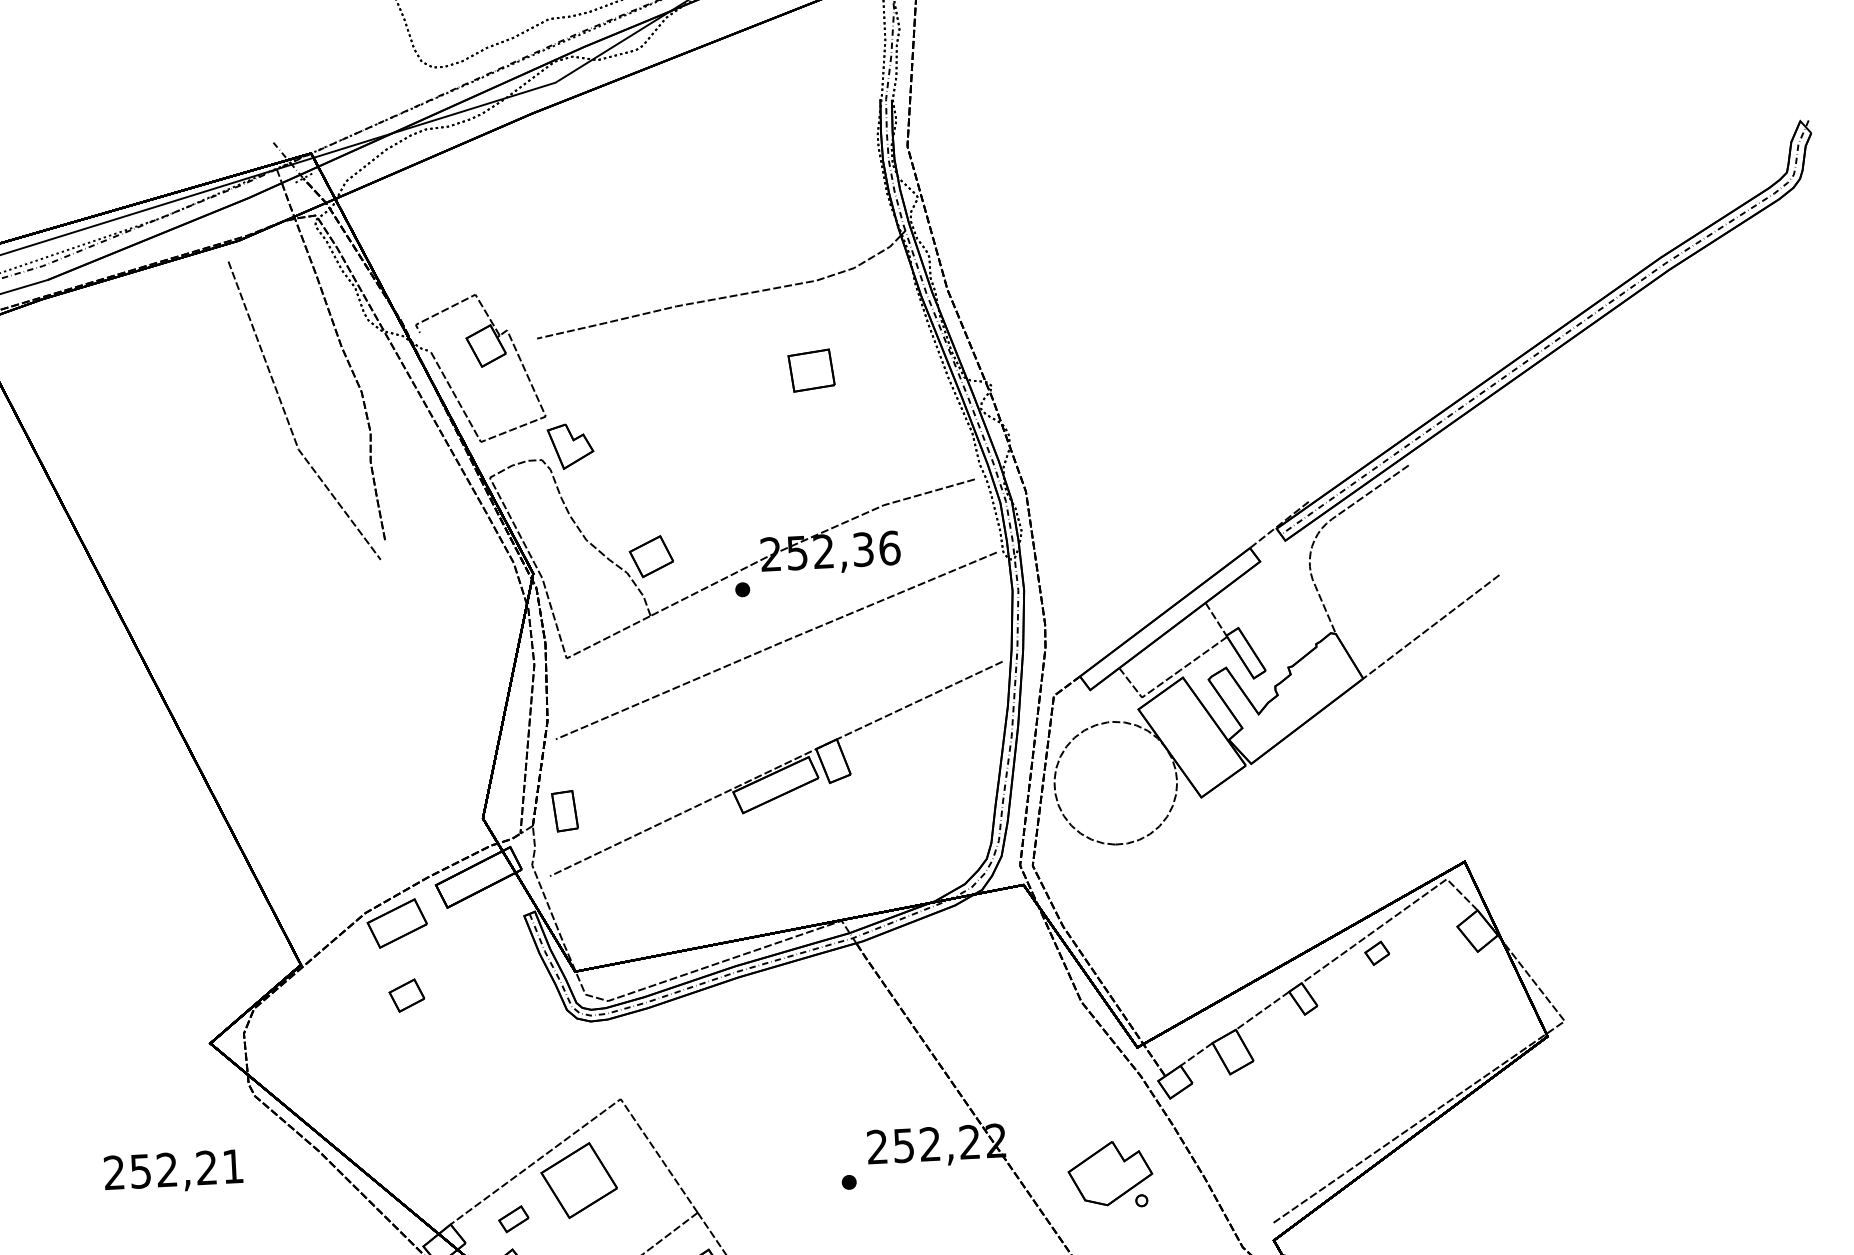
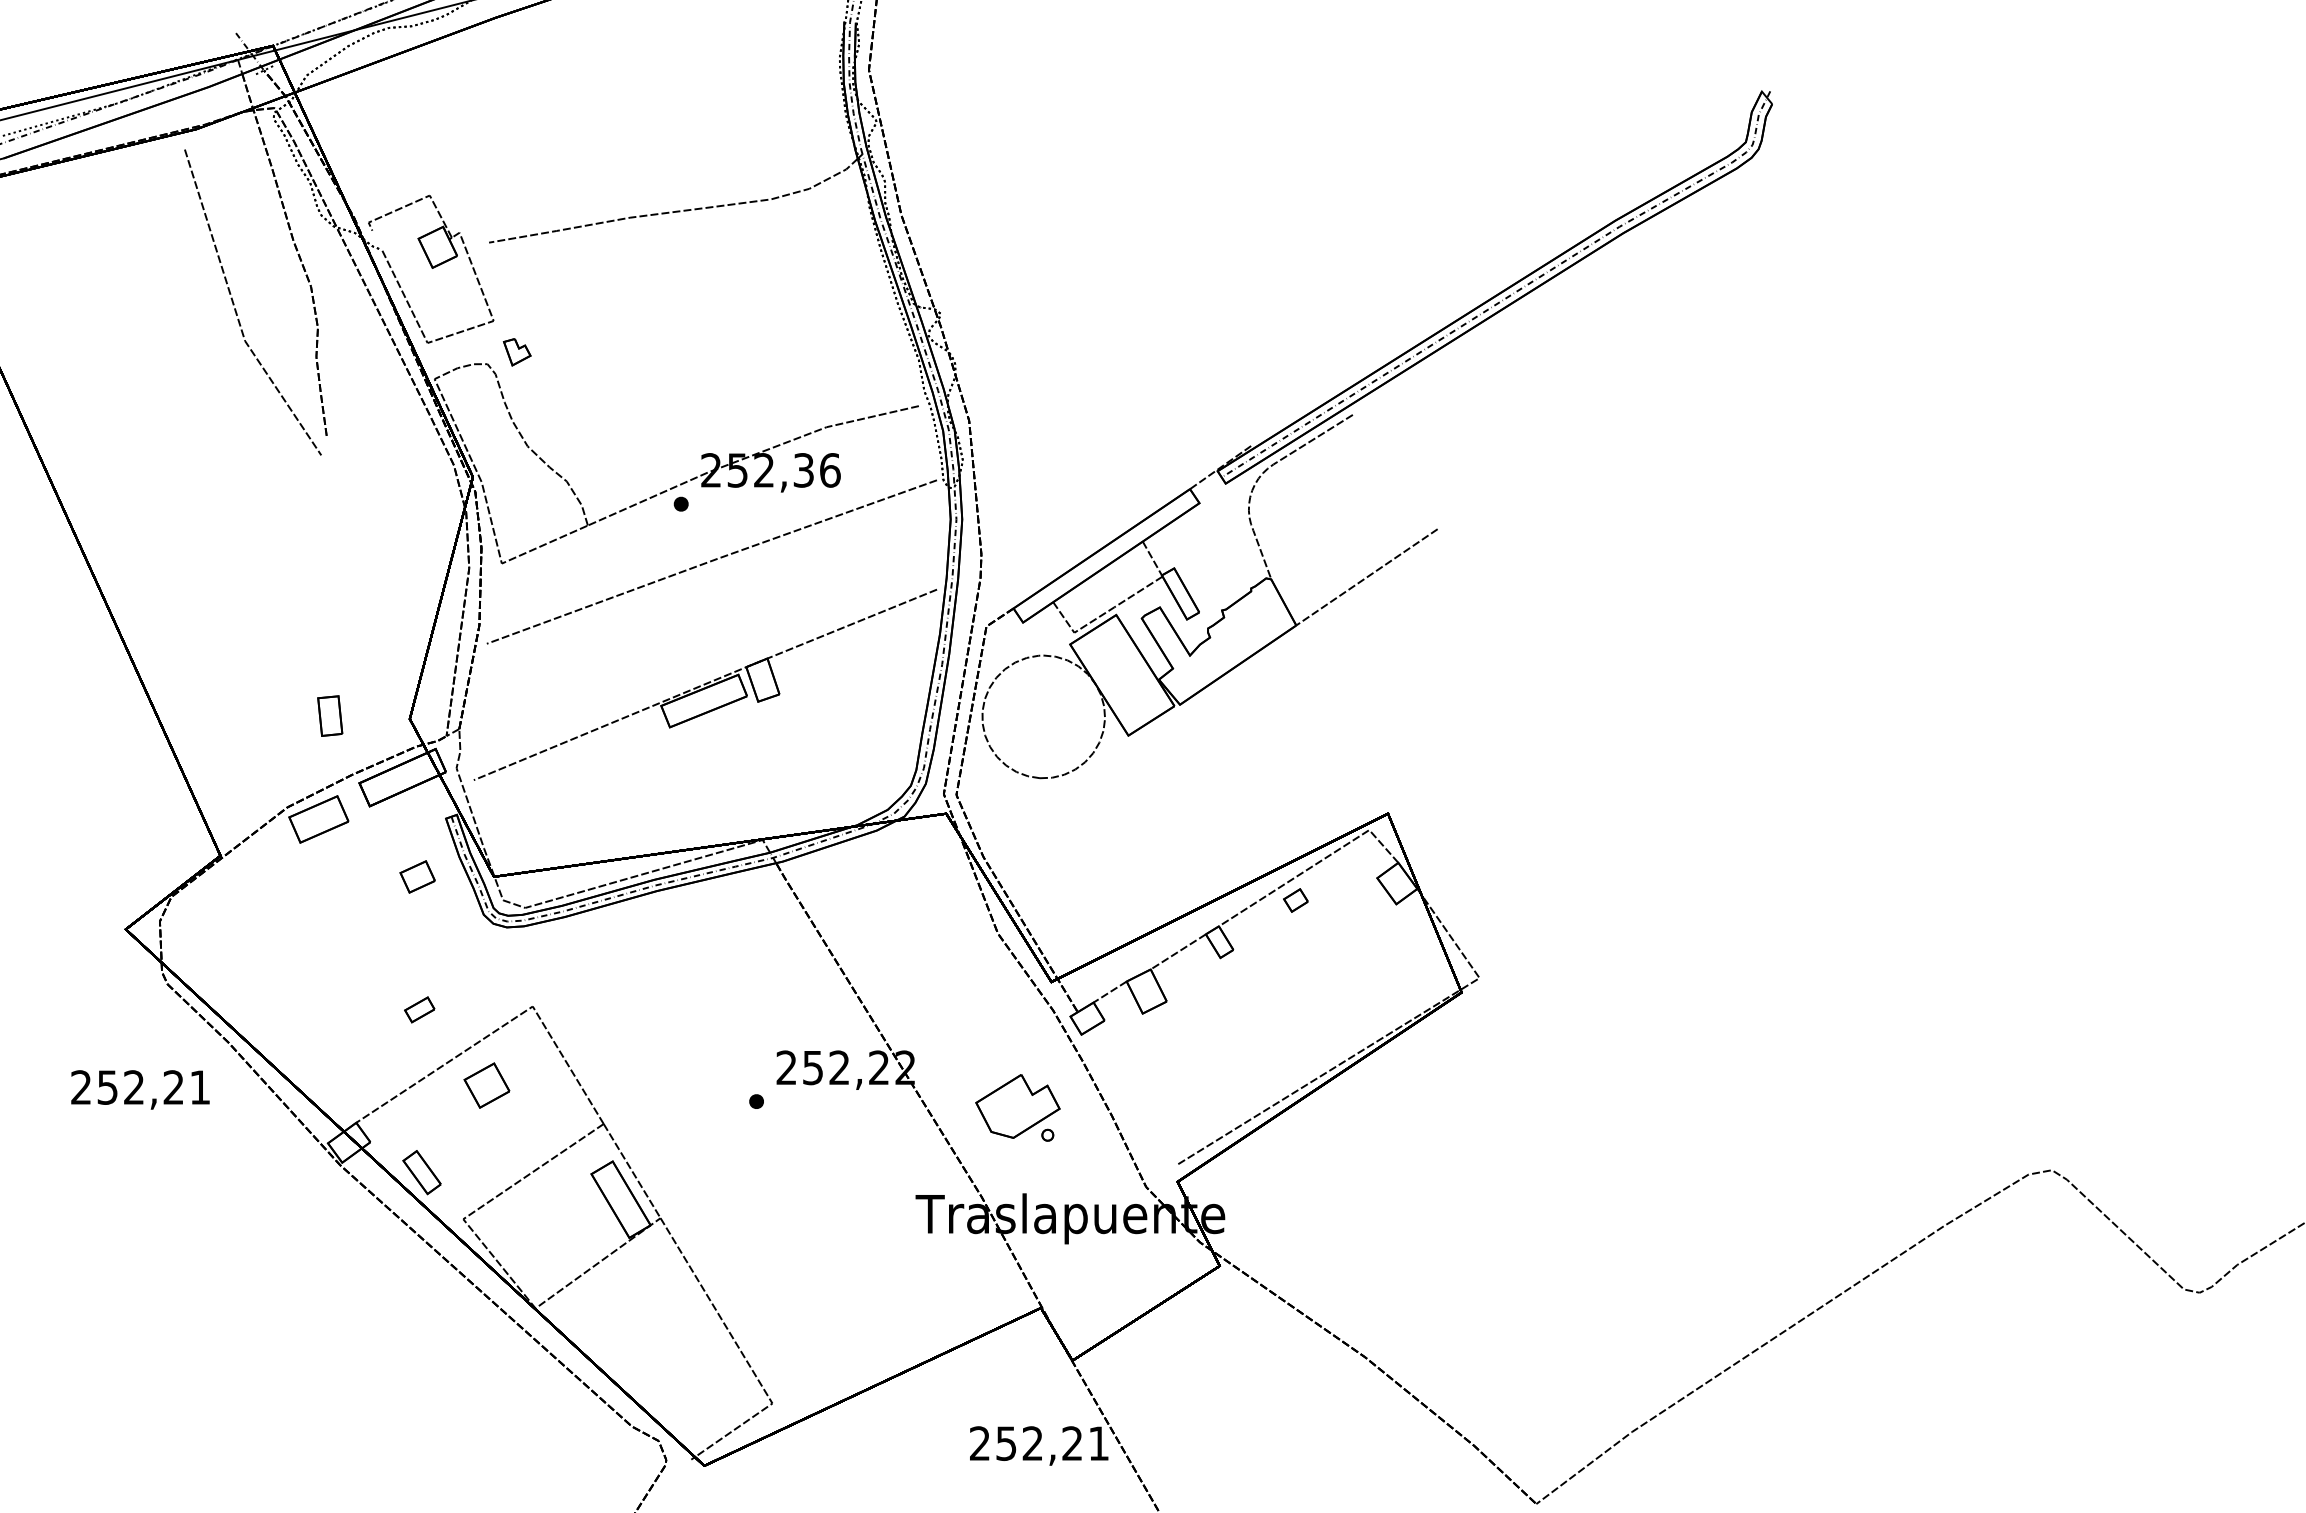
part: (811, 370) -> (761, 288), removed
part: (571, 446) -> (517, 352), size x0.6
part: (651, 556) -> (591, 466), removed
part: (565, 810) -> (330, 715), moved
part: (406, 995) -> (417, 876), moved
text: (173, 1171) -> (140, 1089), moved
part: (578, 1180) -> (486, 1085), size x0.6
part: (513, 1218) -> (419, 1009), moved

